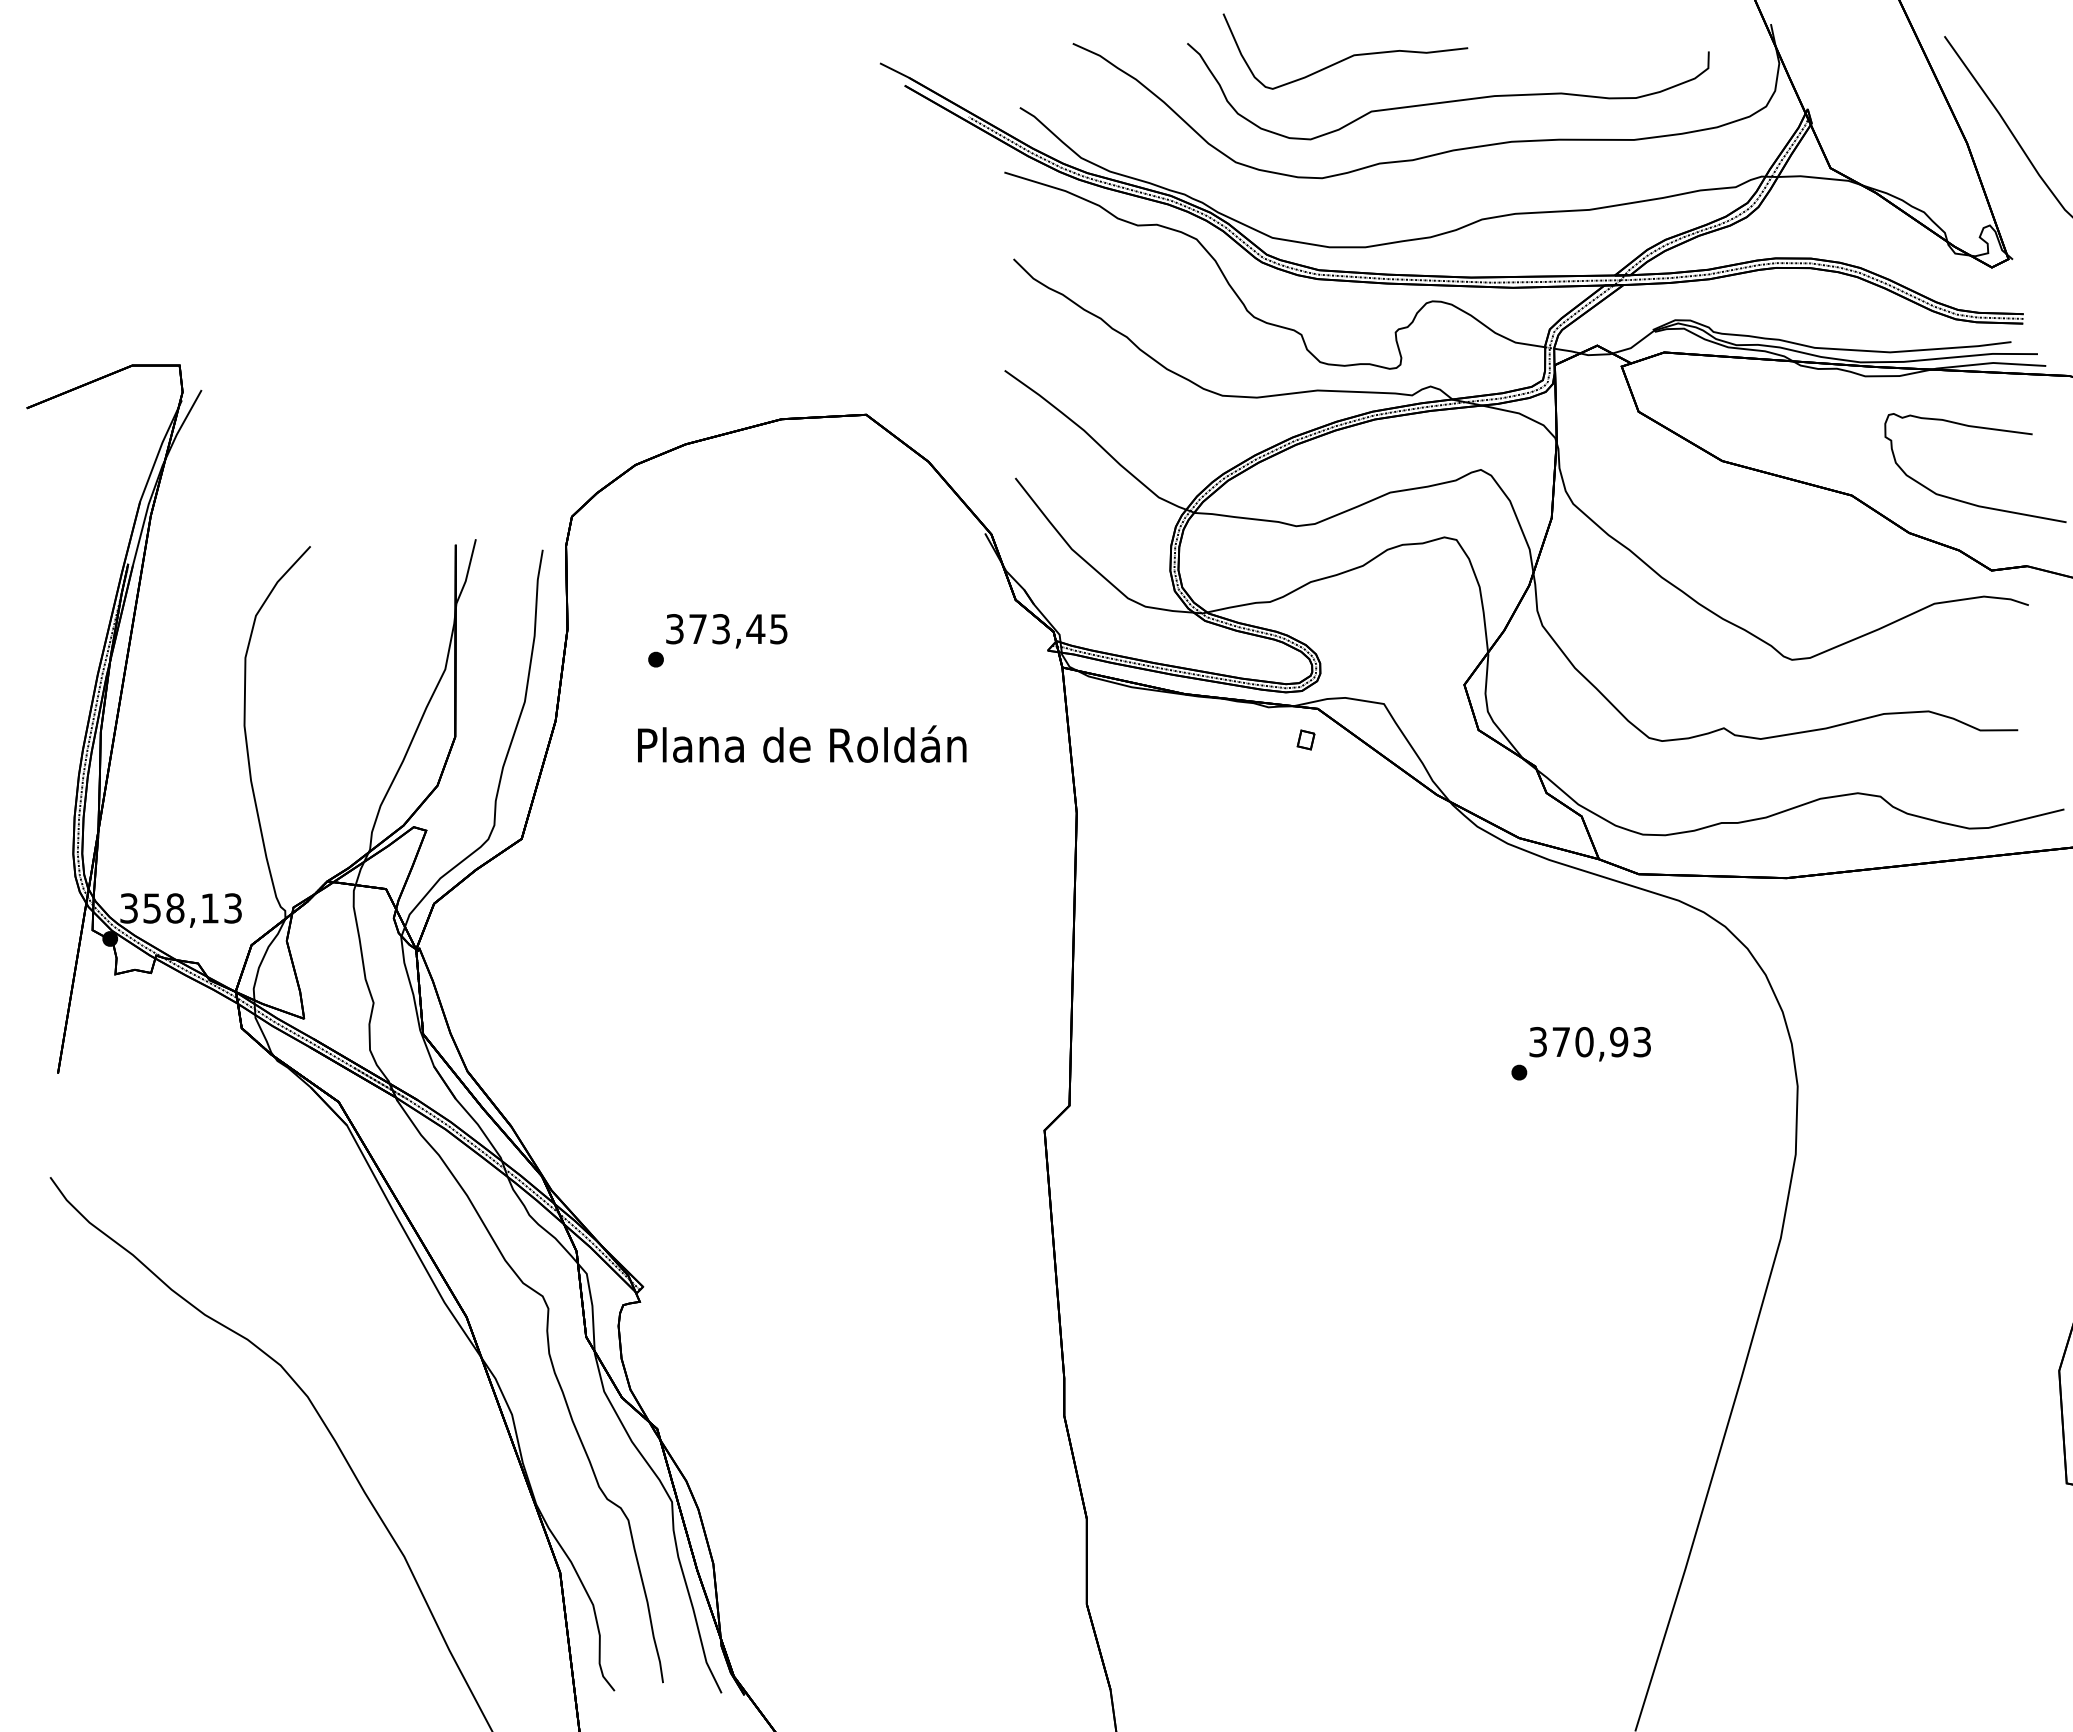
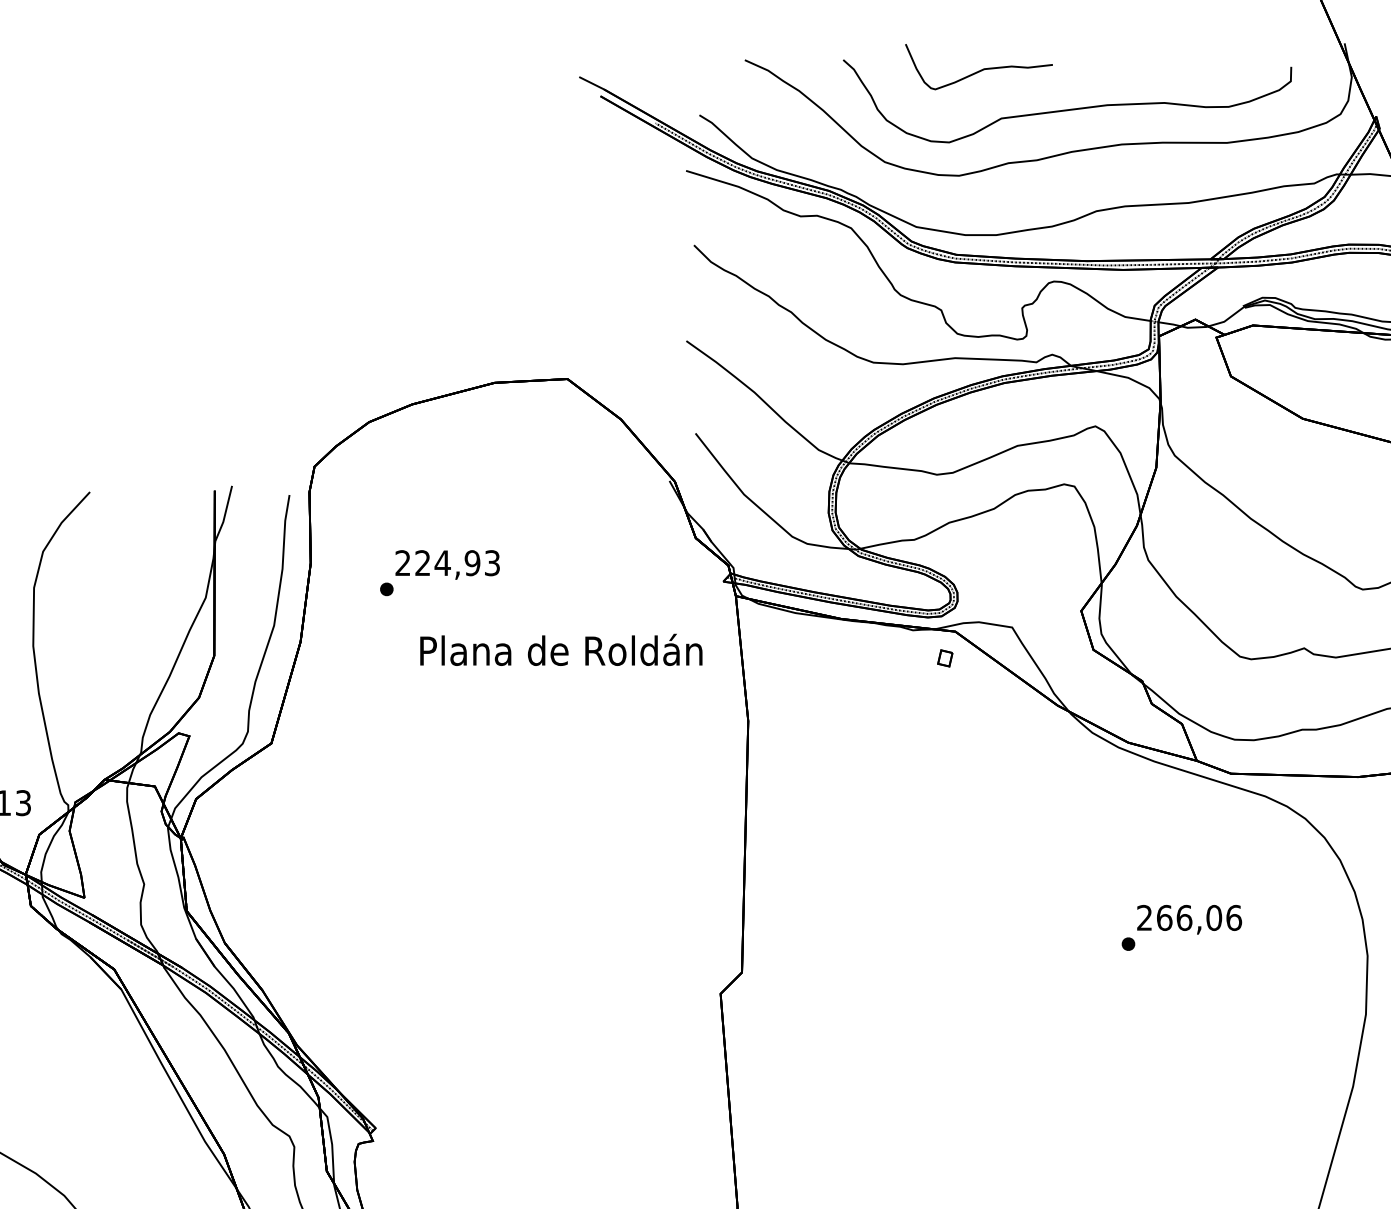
part: (1345, 51) -> (979, 66), size x0.7
text: (726, 629) -> (447, 563), 373,45 -> 224,93
text: (802, 743) -> (561, 649), moved
text: (1590, 1042) -> (1189, 918), 370,93 -> 266,06

